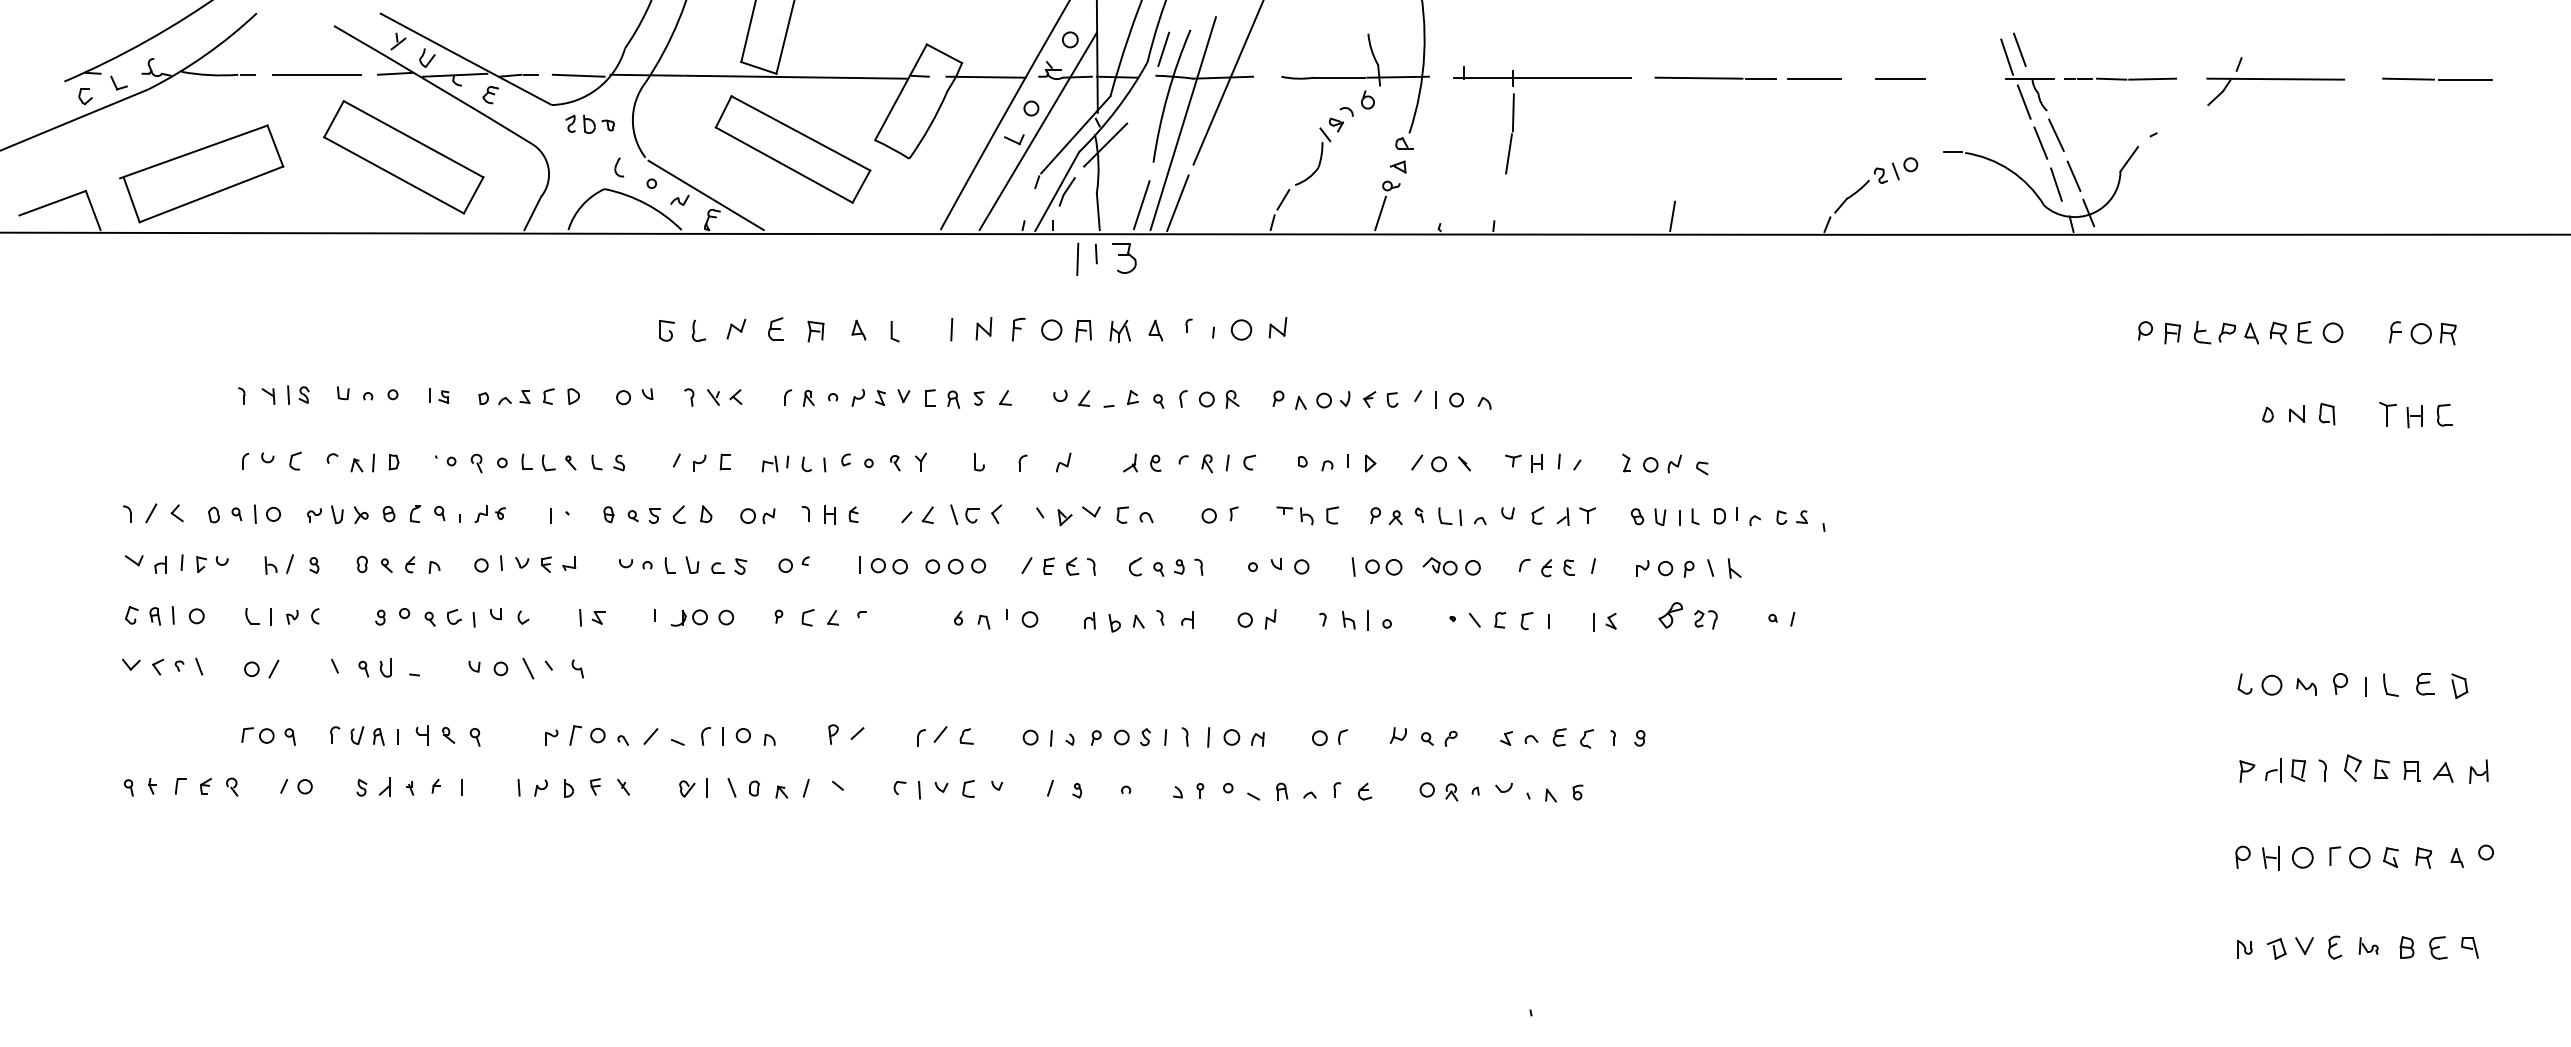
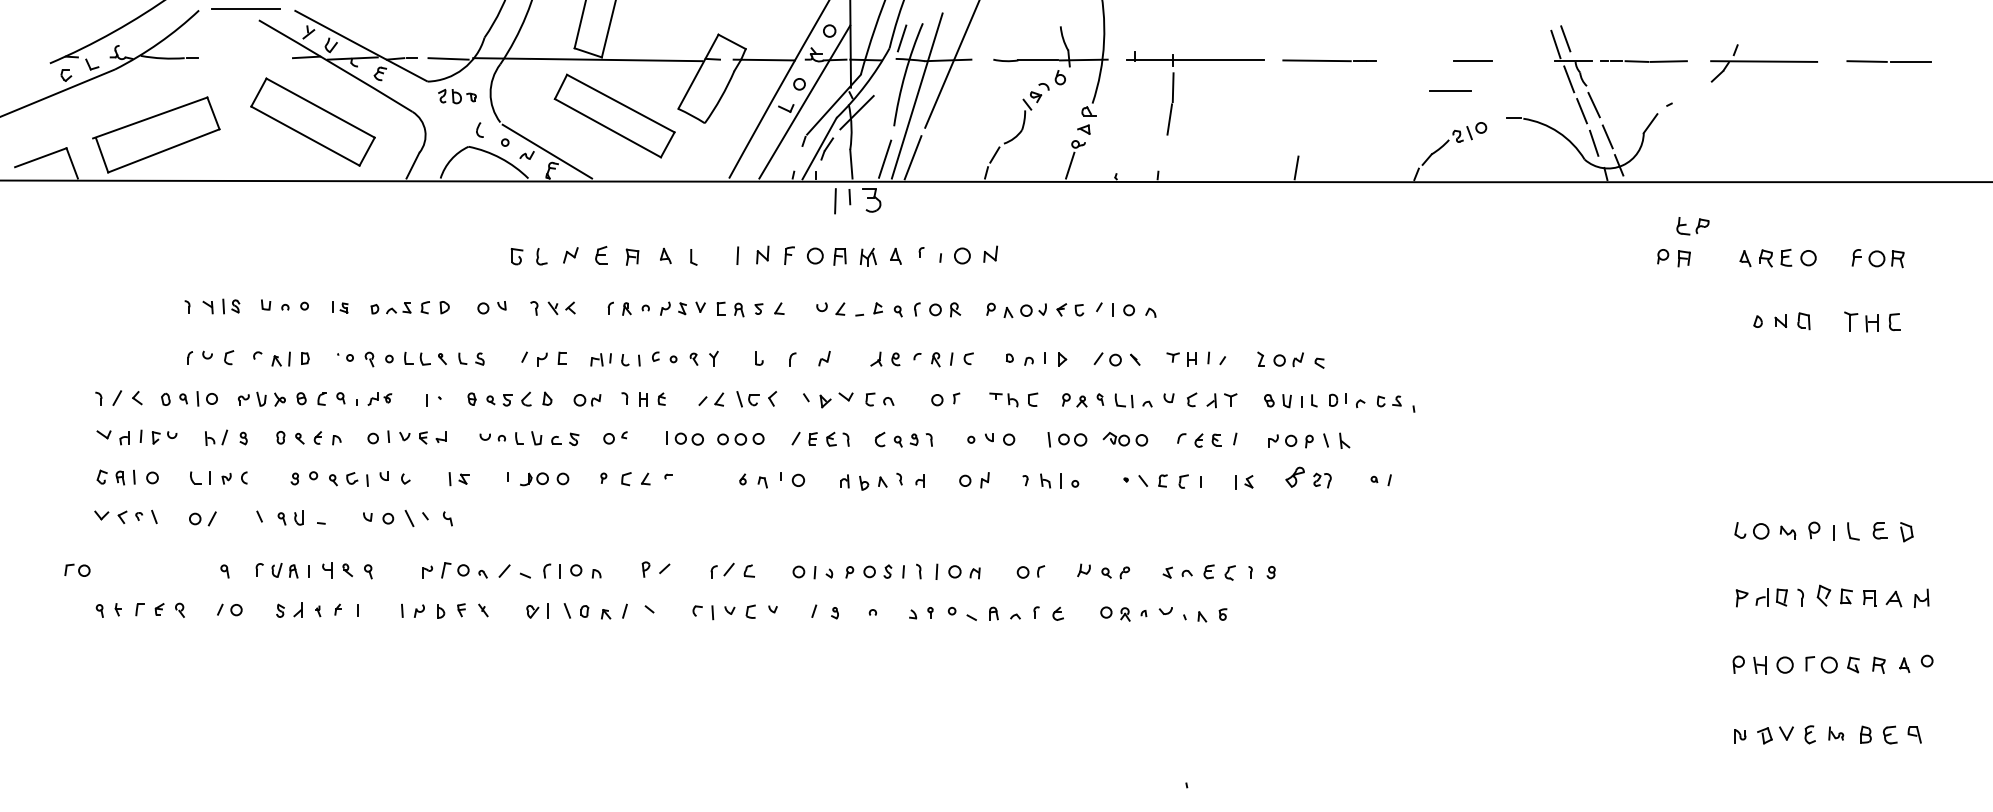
line: (316, 74) -> (245, 8), moved
line: (1814, 78) -> (1449, 90), moved
part: (2214, 332) -> (1692, 226), moved
part: (257, 735) -> (77, 570), moved

